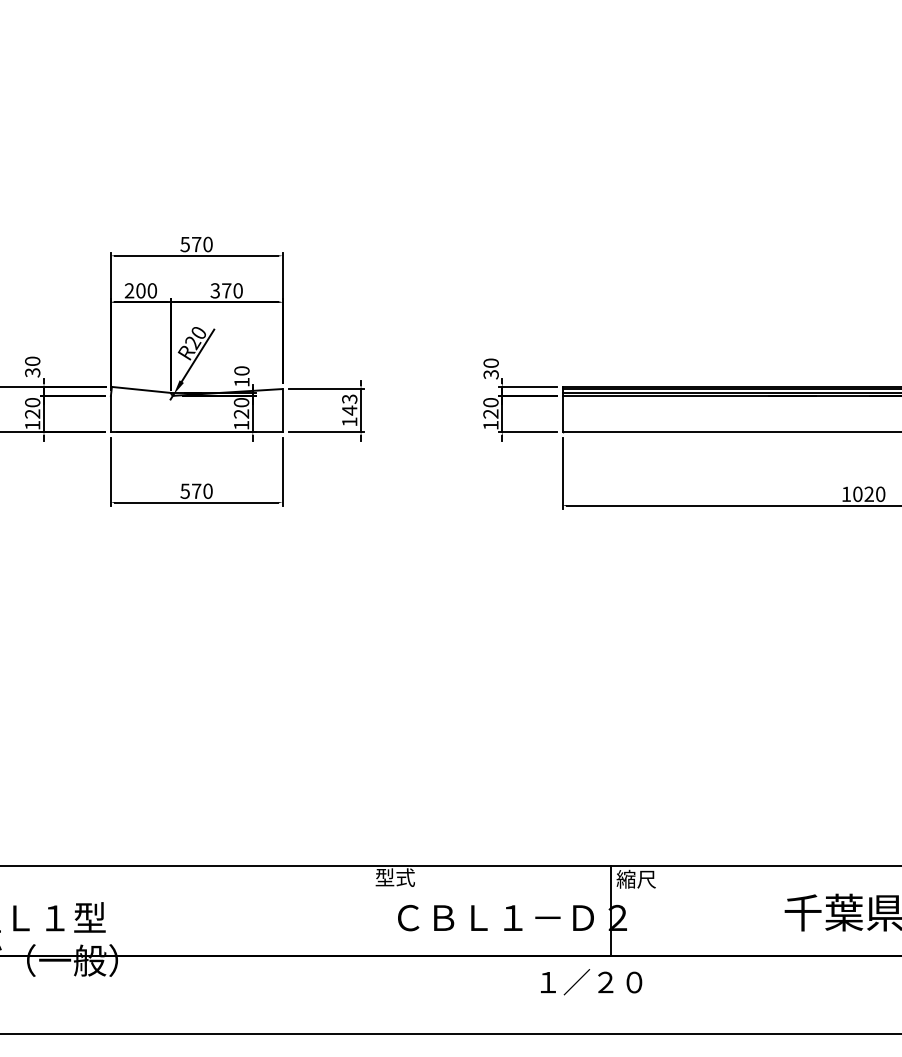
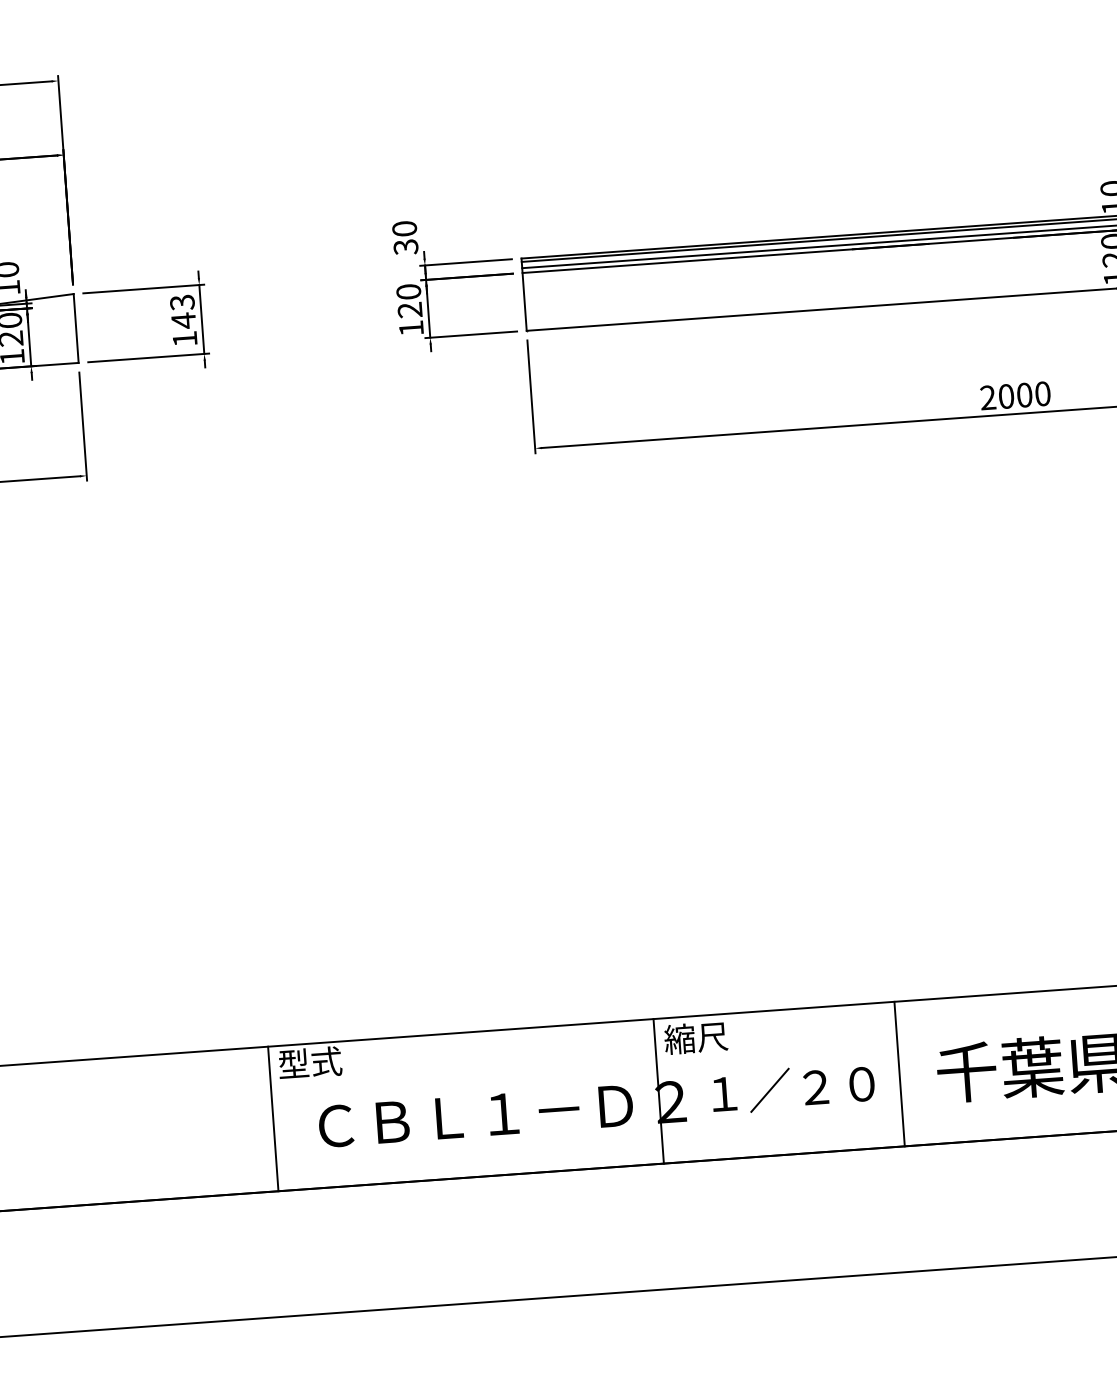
text: (857, 494) -> (1005, 396), 1020 -> 2000
line: (369, 910) -> (272, 1118), added
line: (761, 910) -> (899, 1073), added
text: (591, 982) -> (793, 1089), moved

